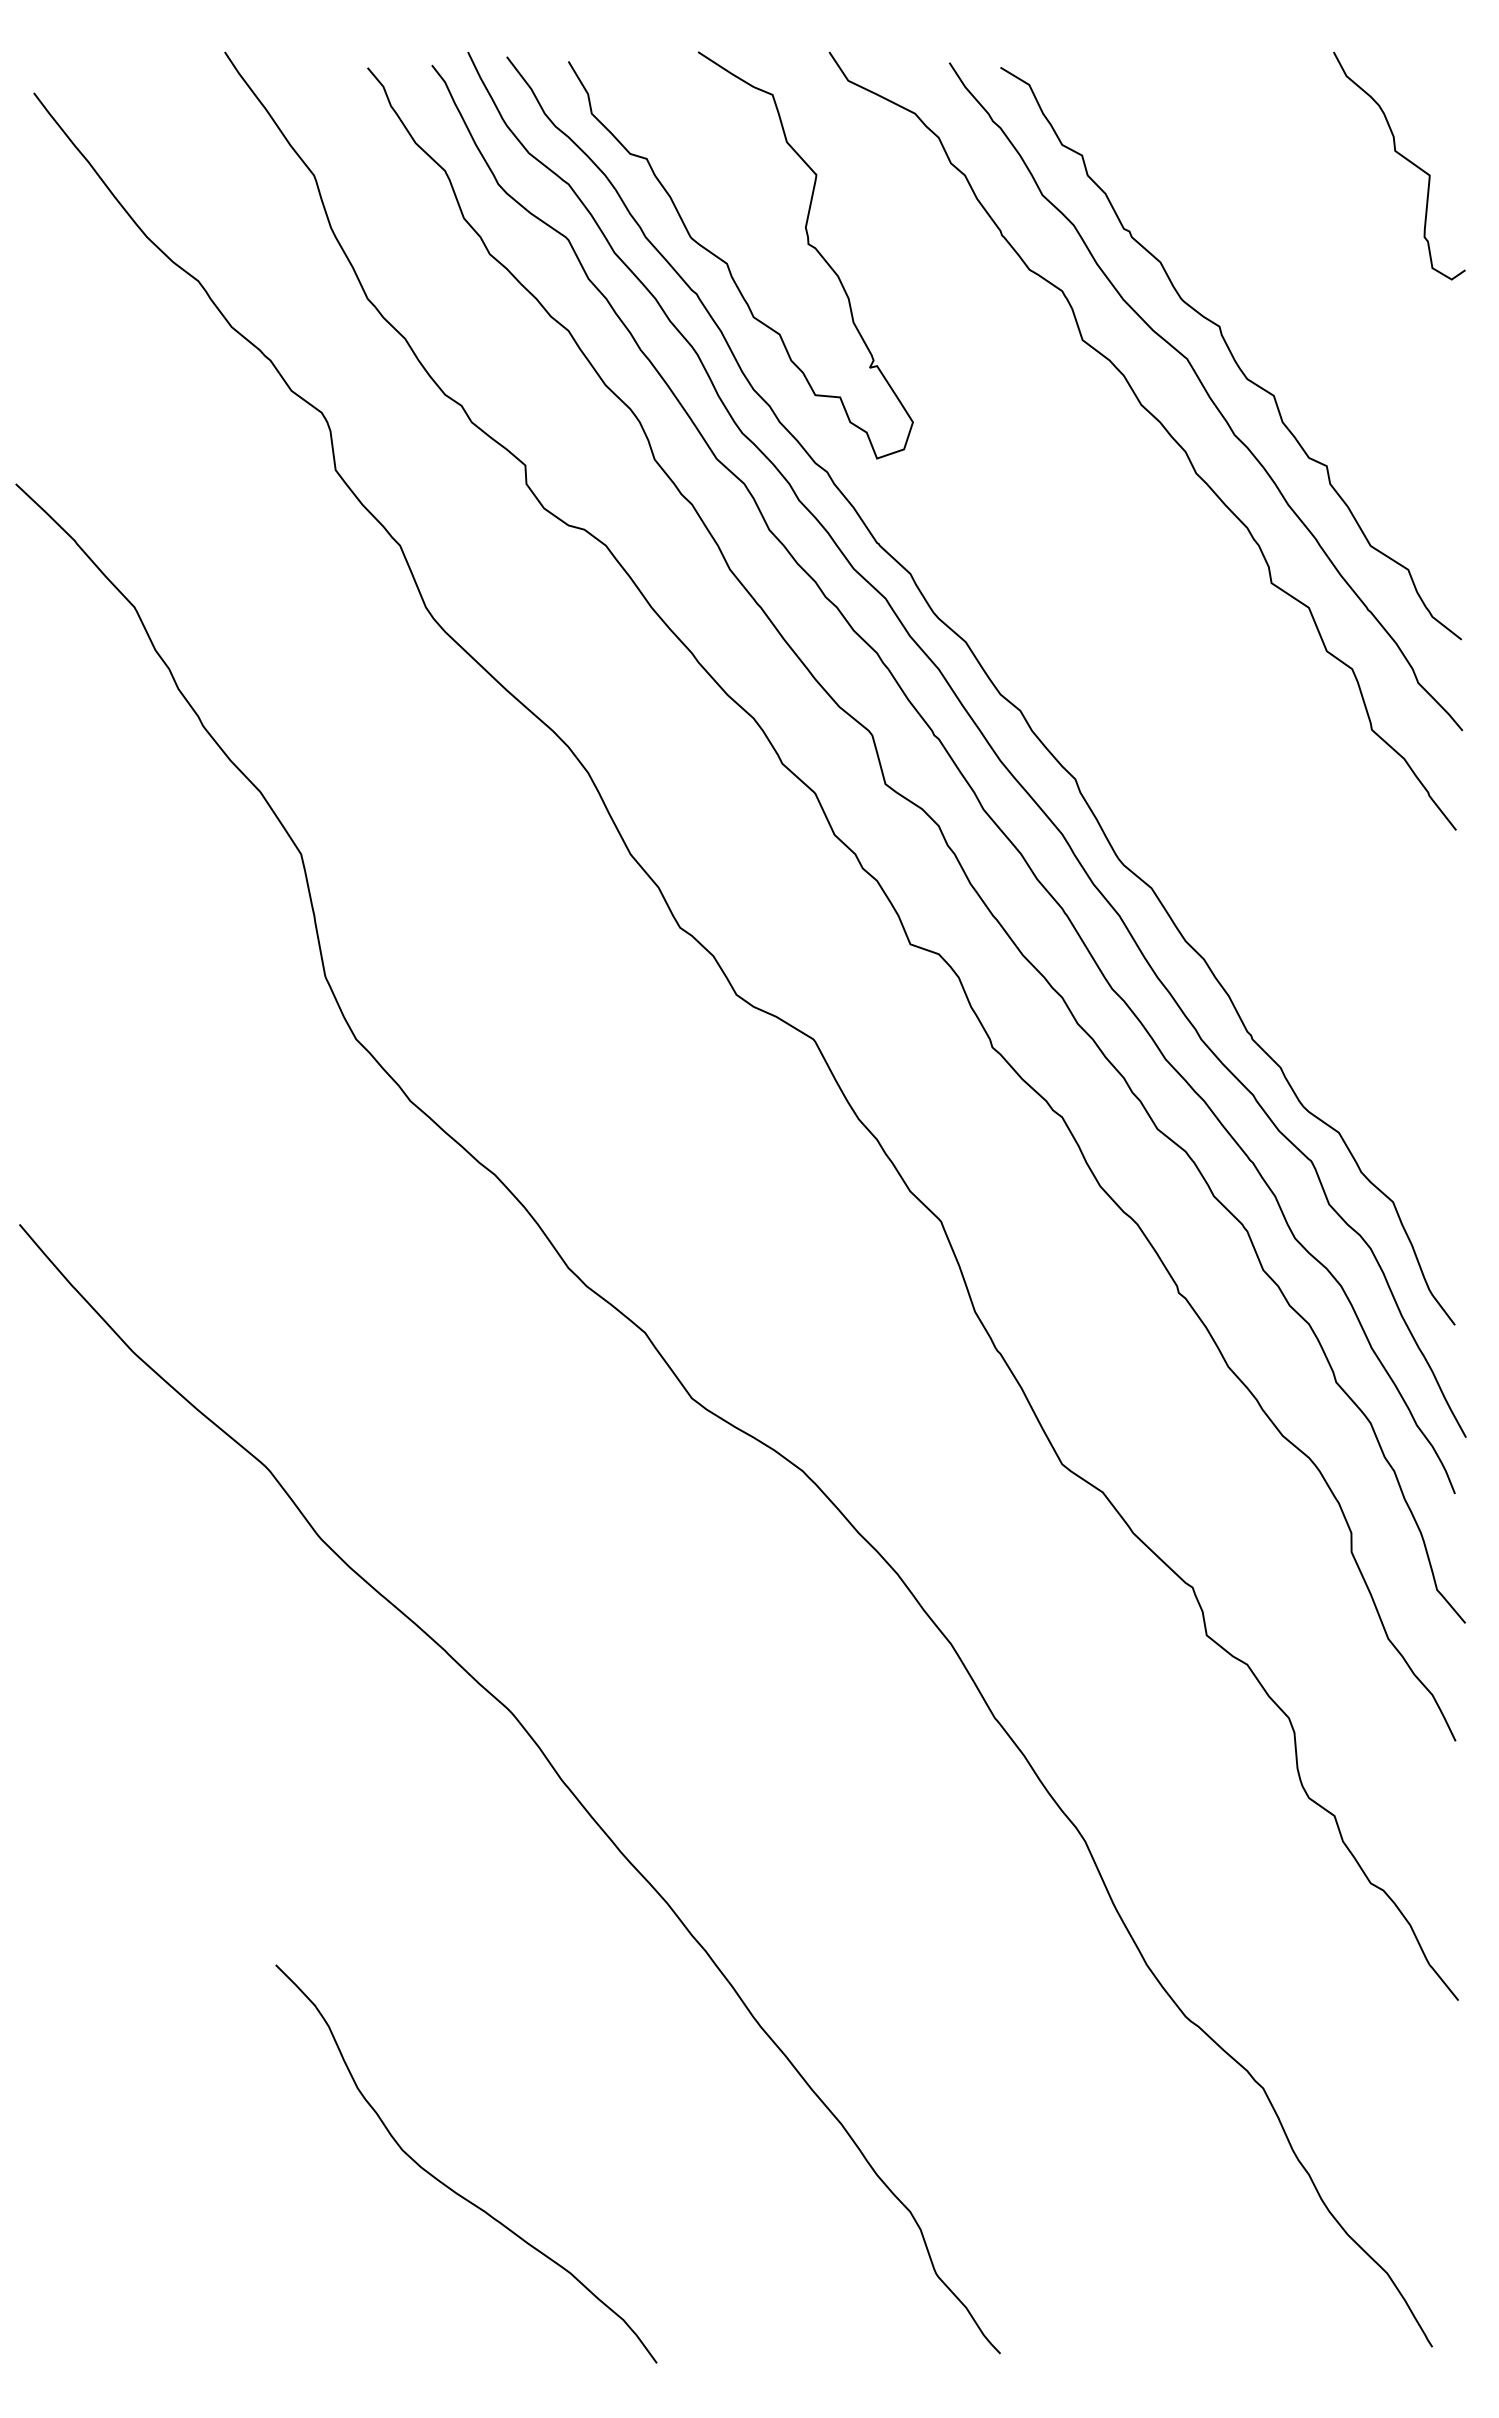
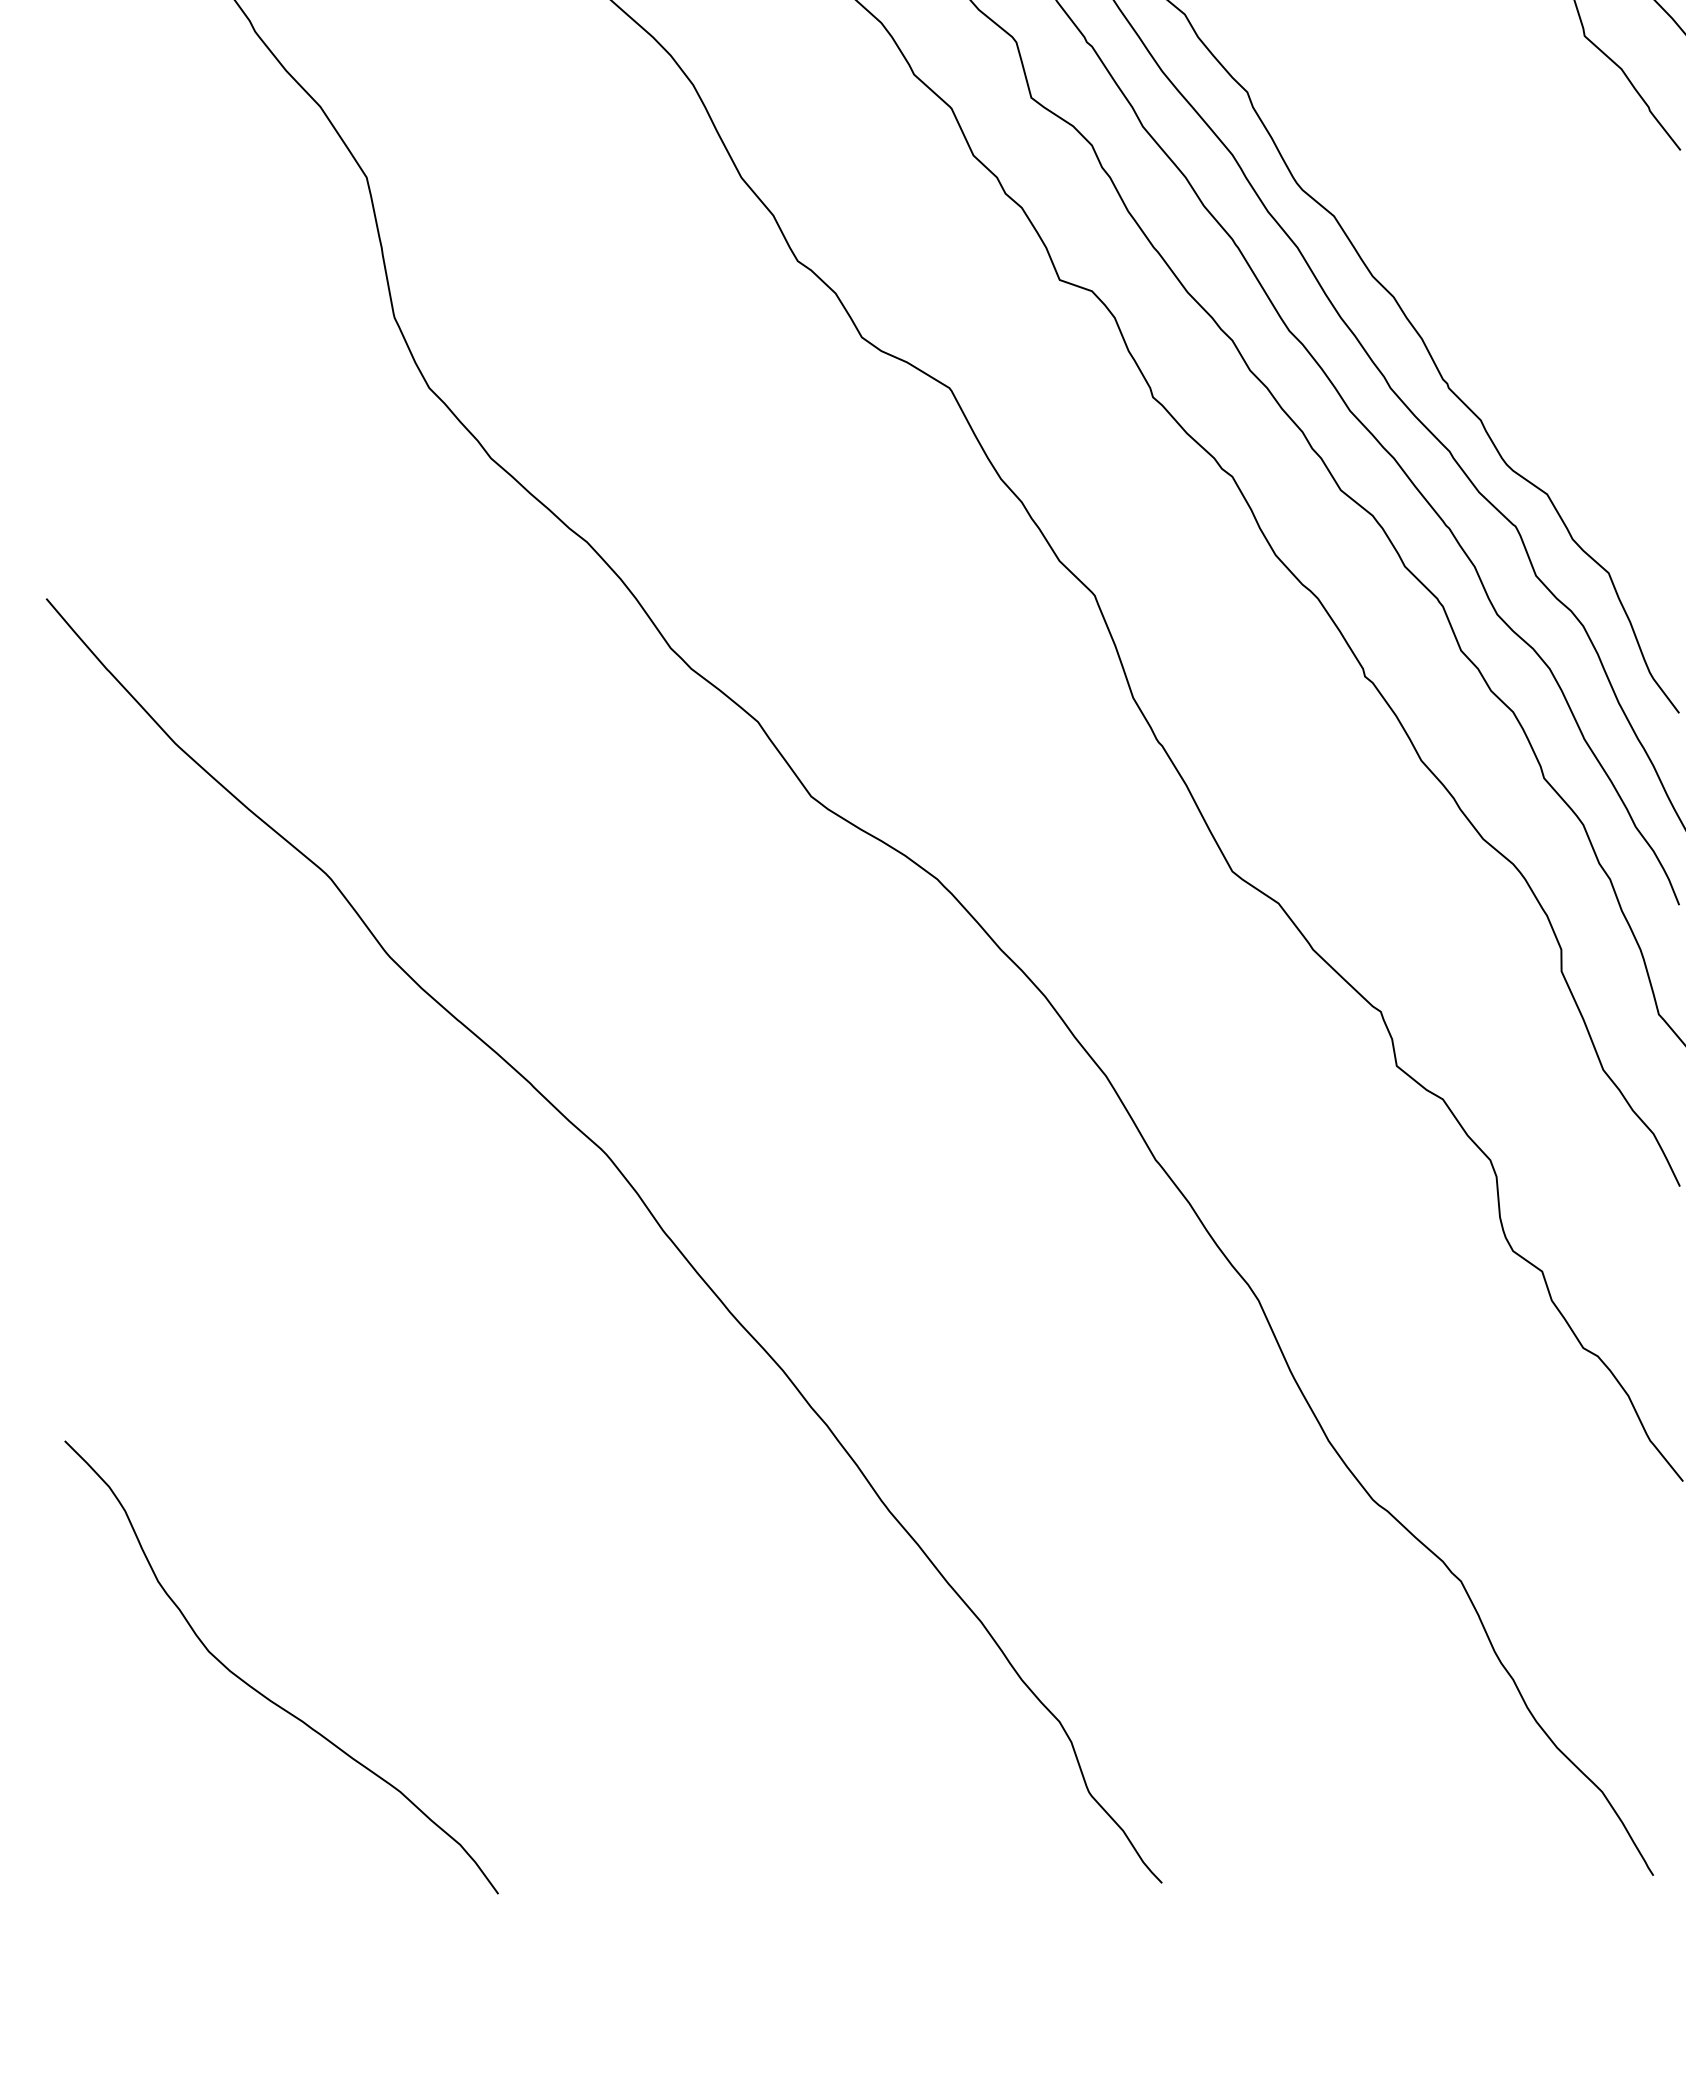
curve: (450, 2187) -> (263, 1694), moved

